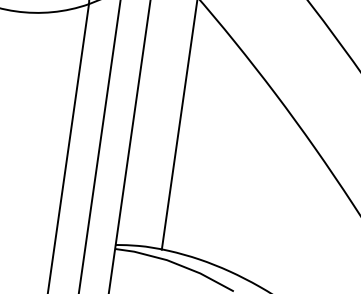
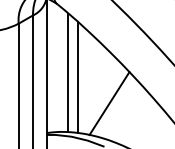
line: (199, 136) -> (78, 77), added
line: (257, 201) -> (109, 103), added

